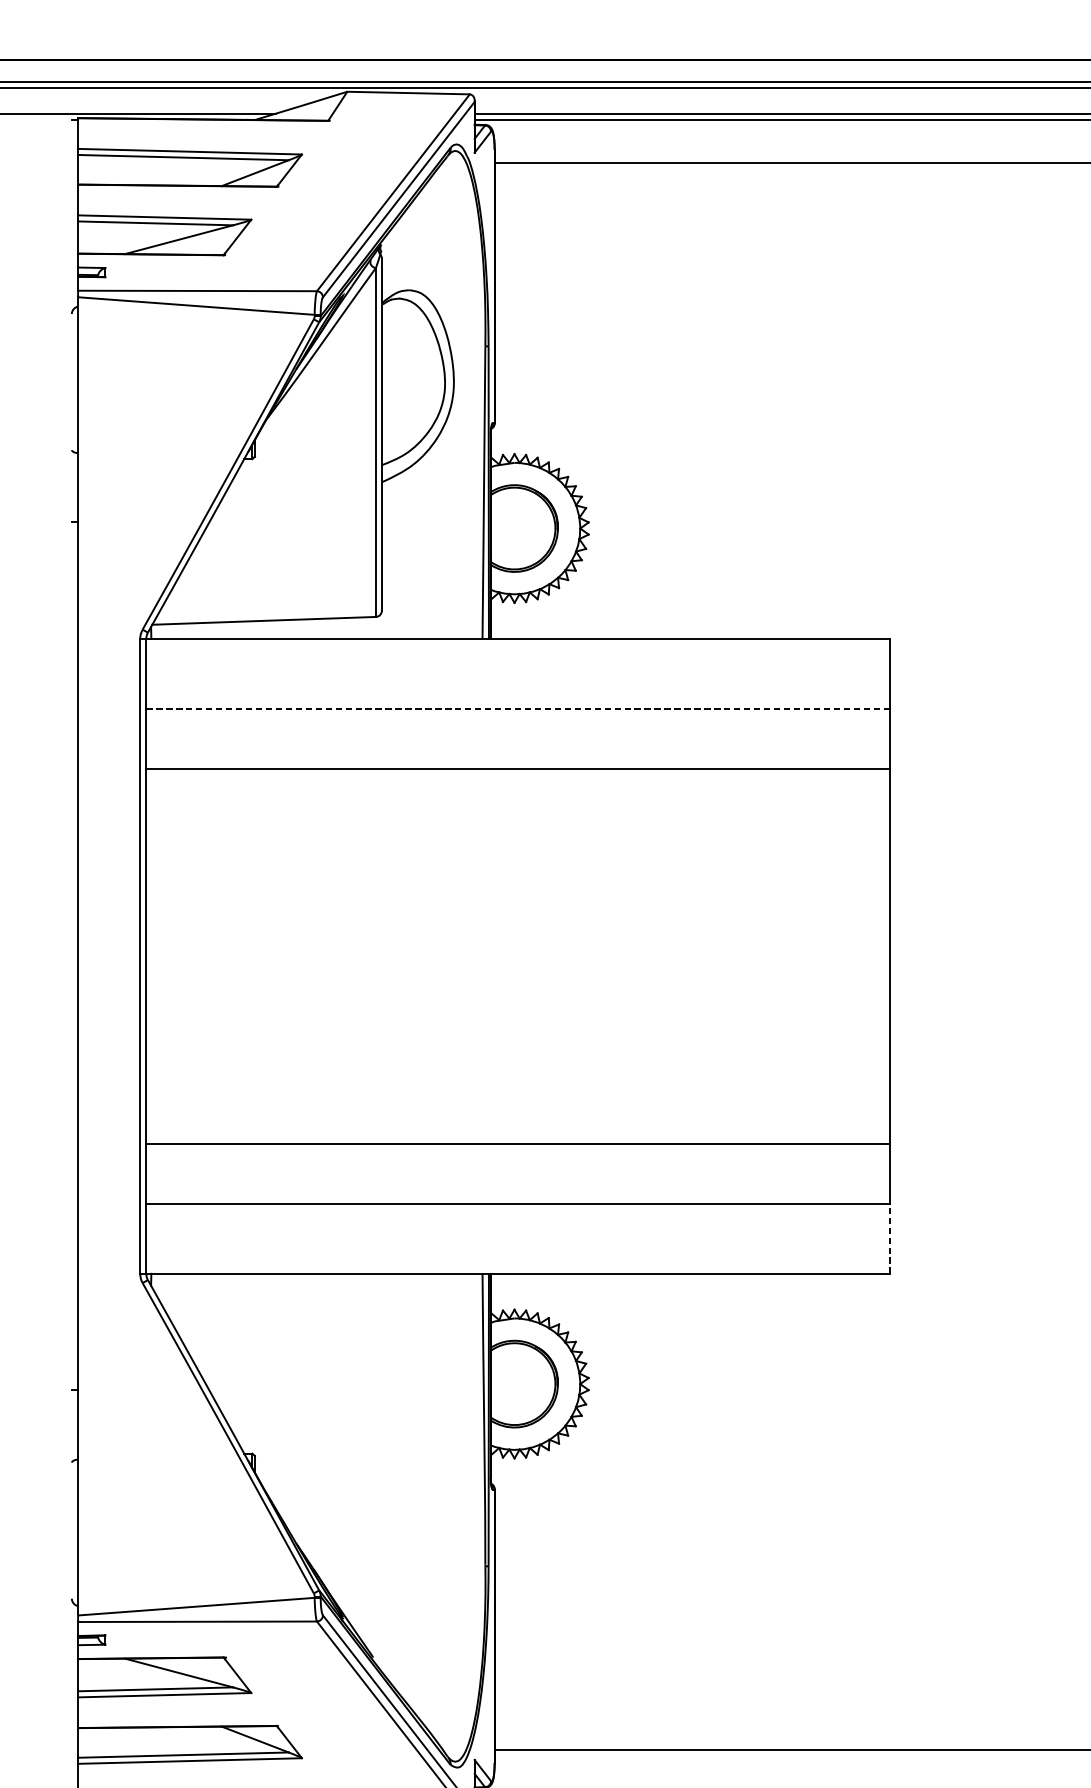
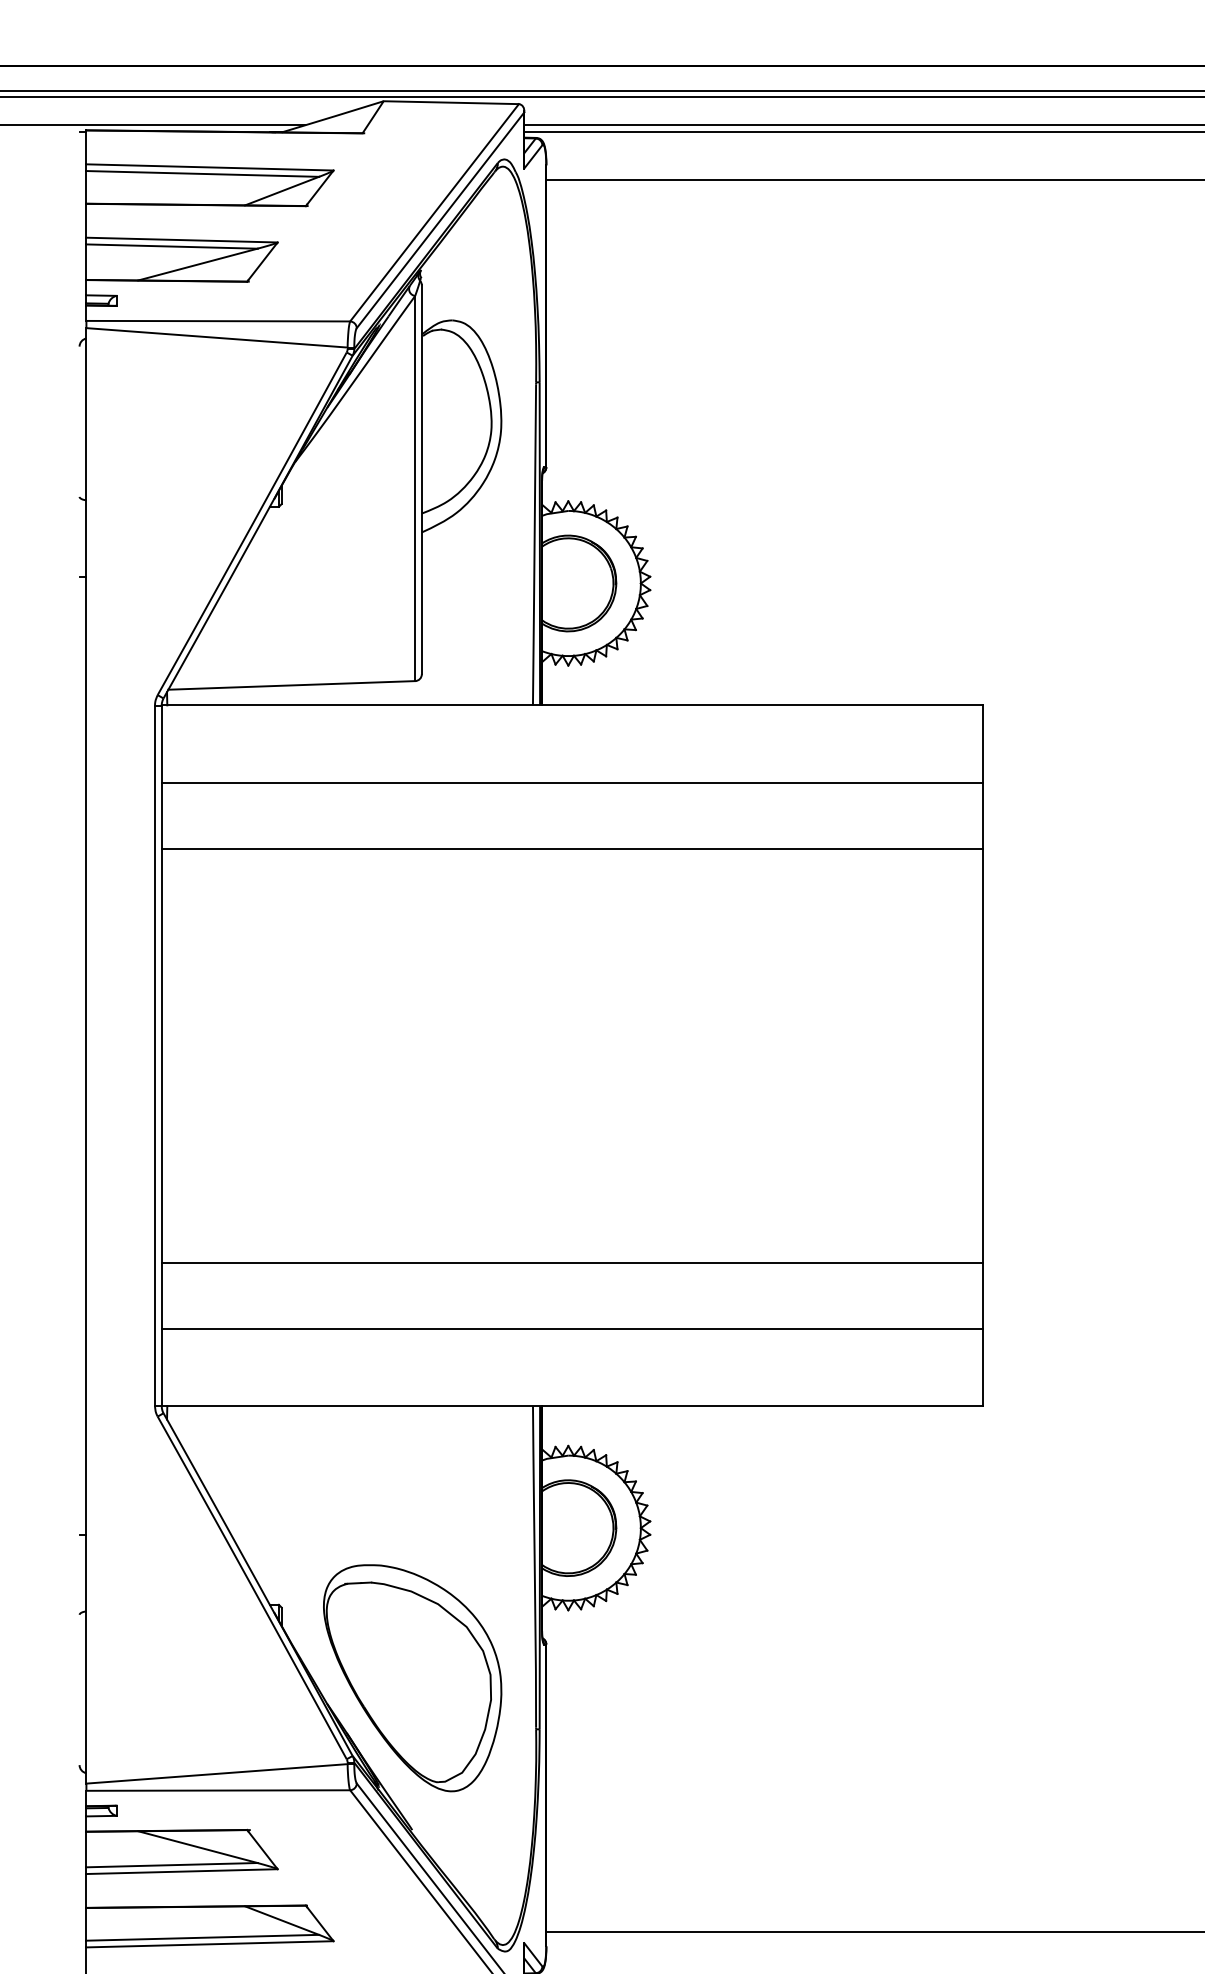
line: (518, 708) -> (572, 782), dashed -> solid
line: (890, 1238) -> (983, 1367), dashed -> solid
part: (373, 1520) -> (412, 1678), added

